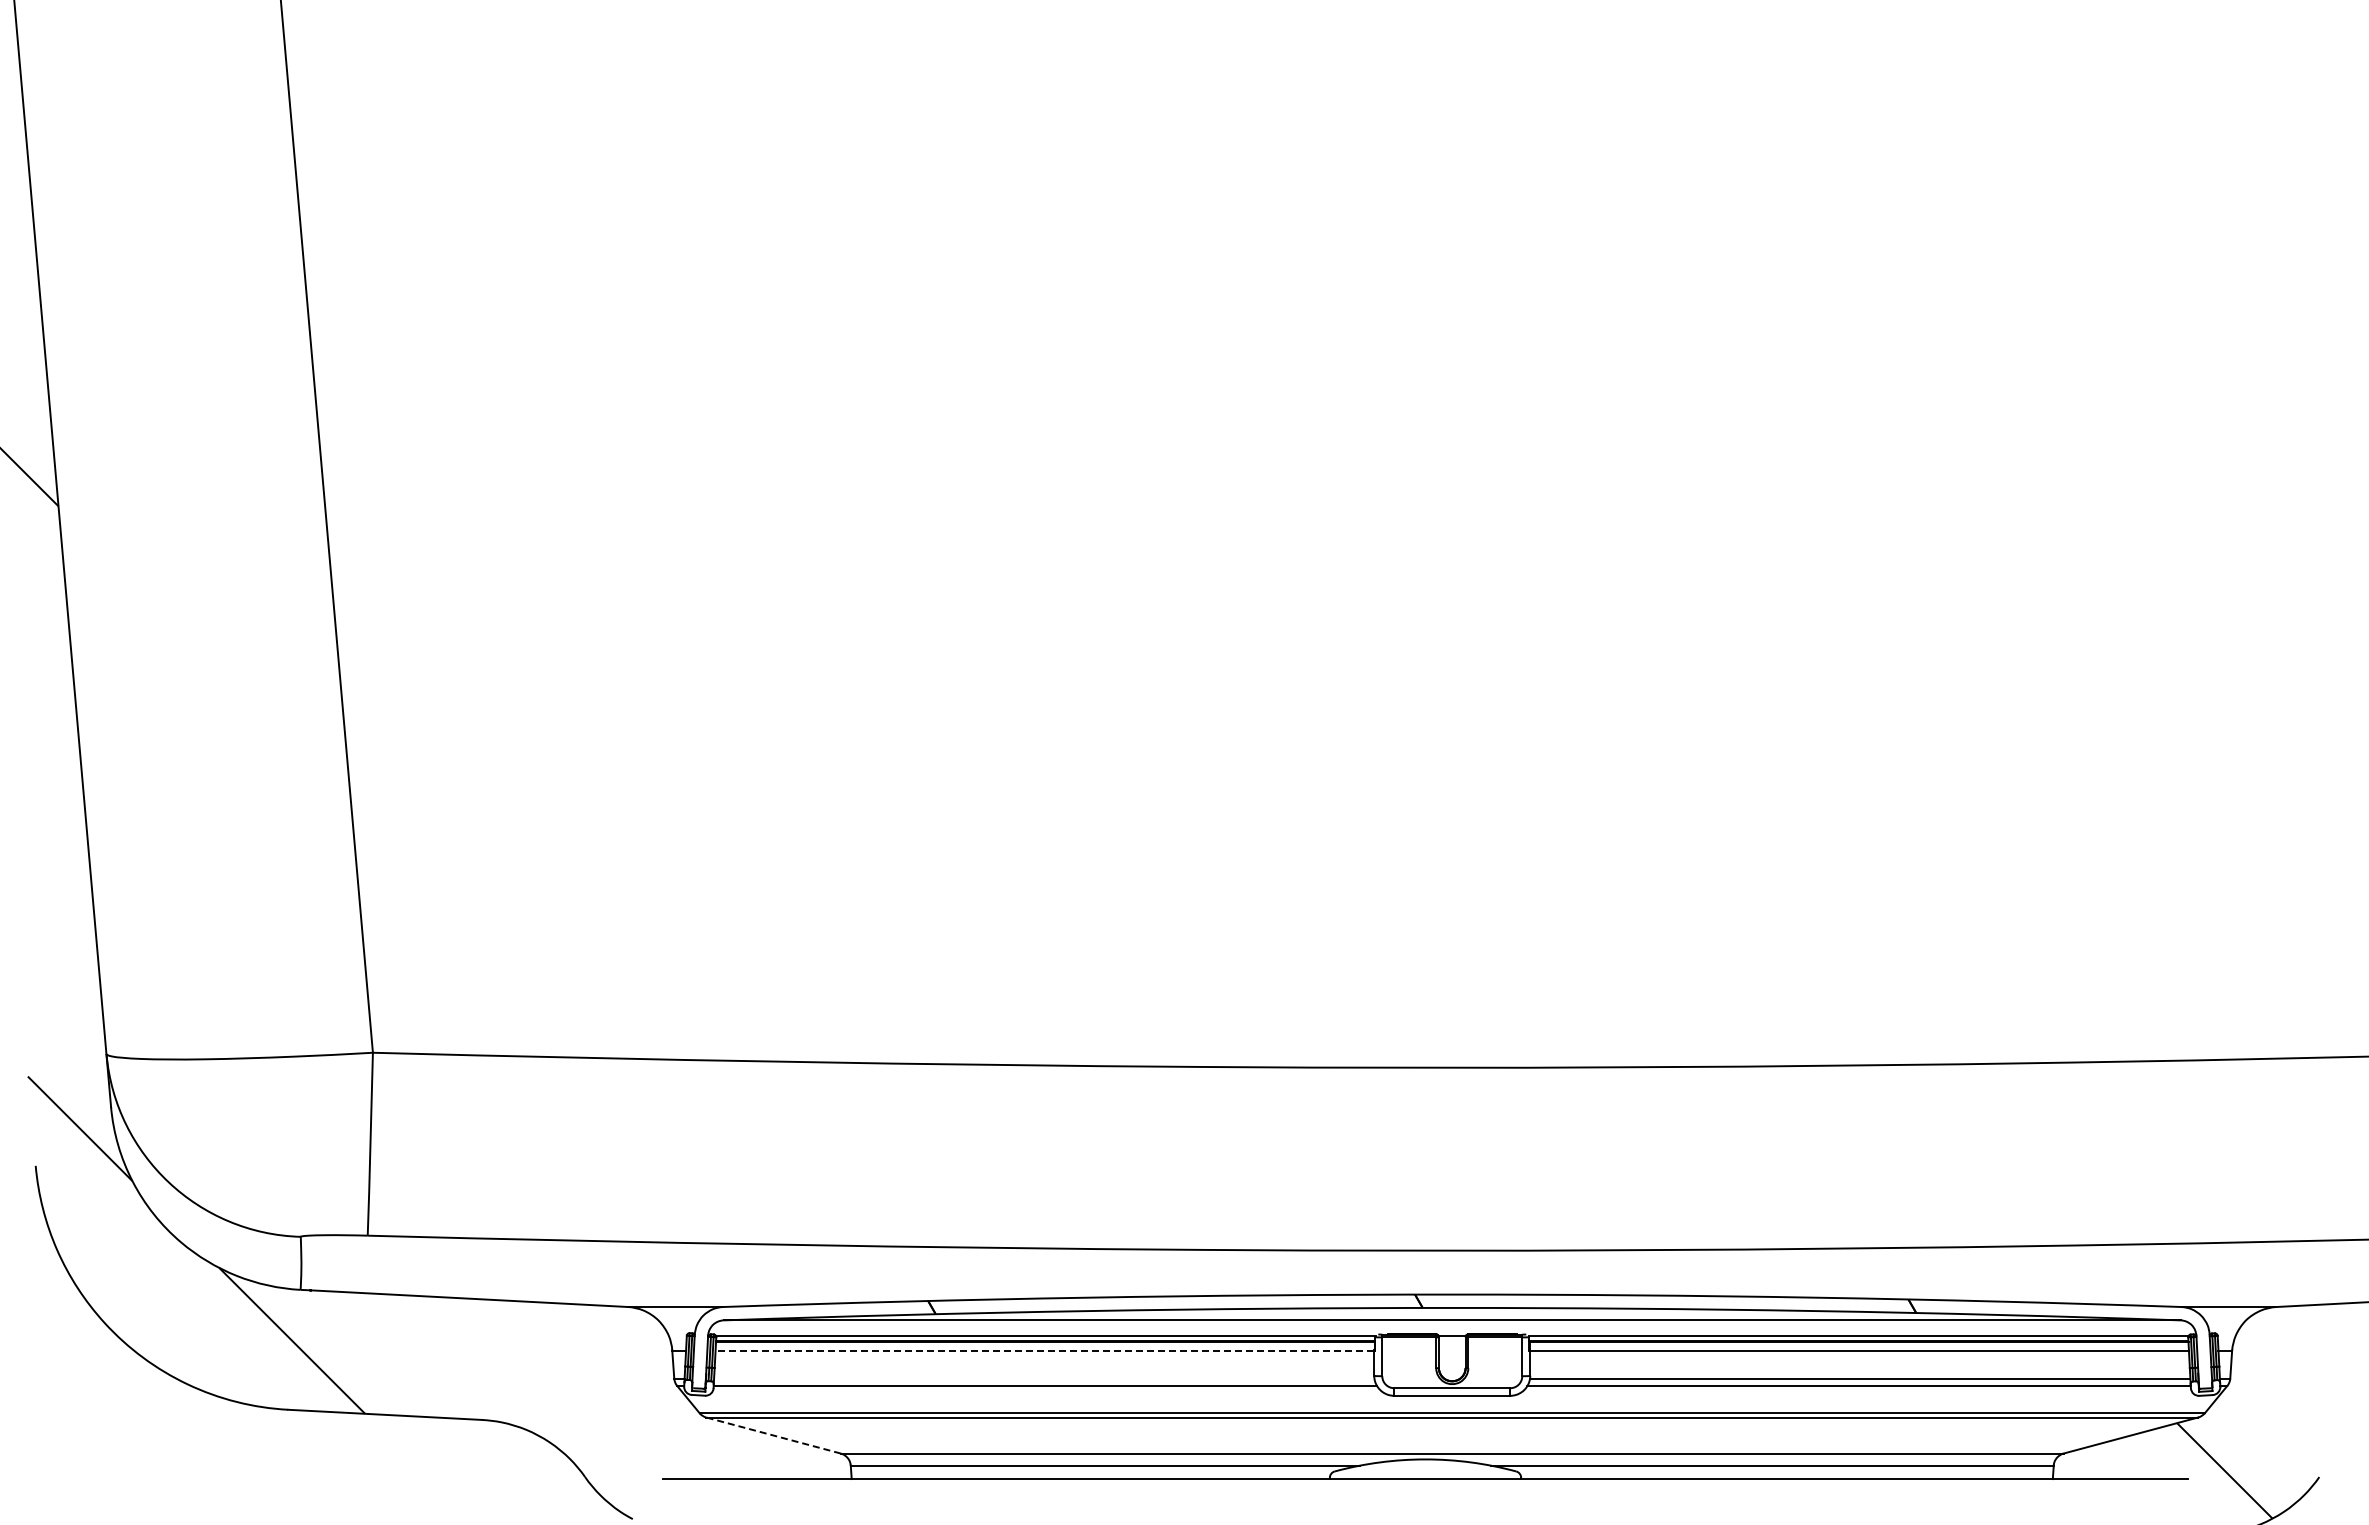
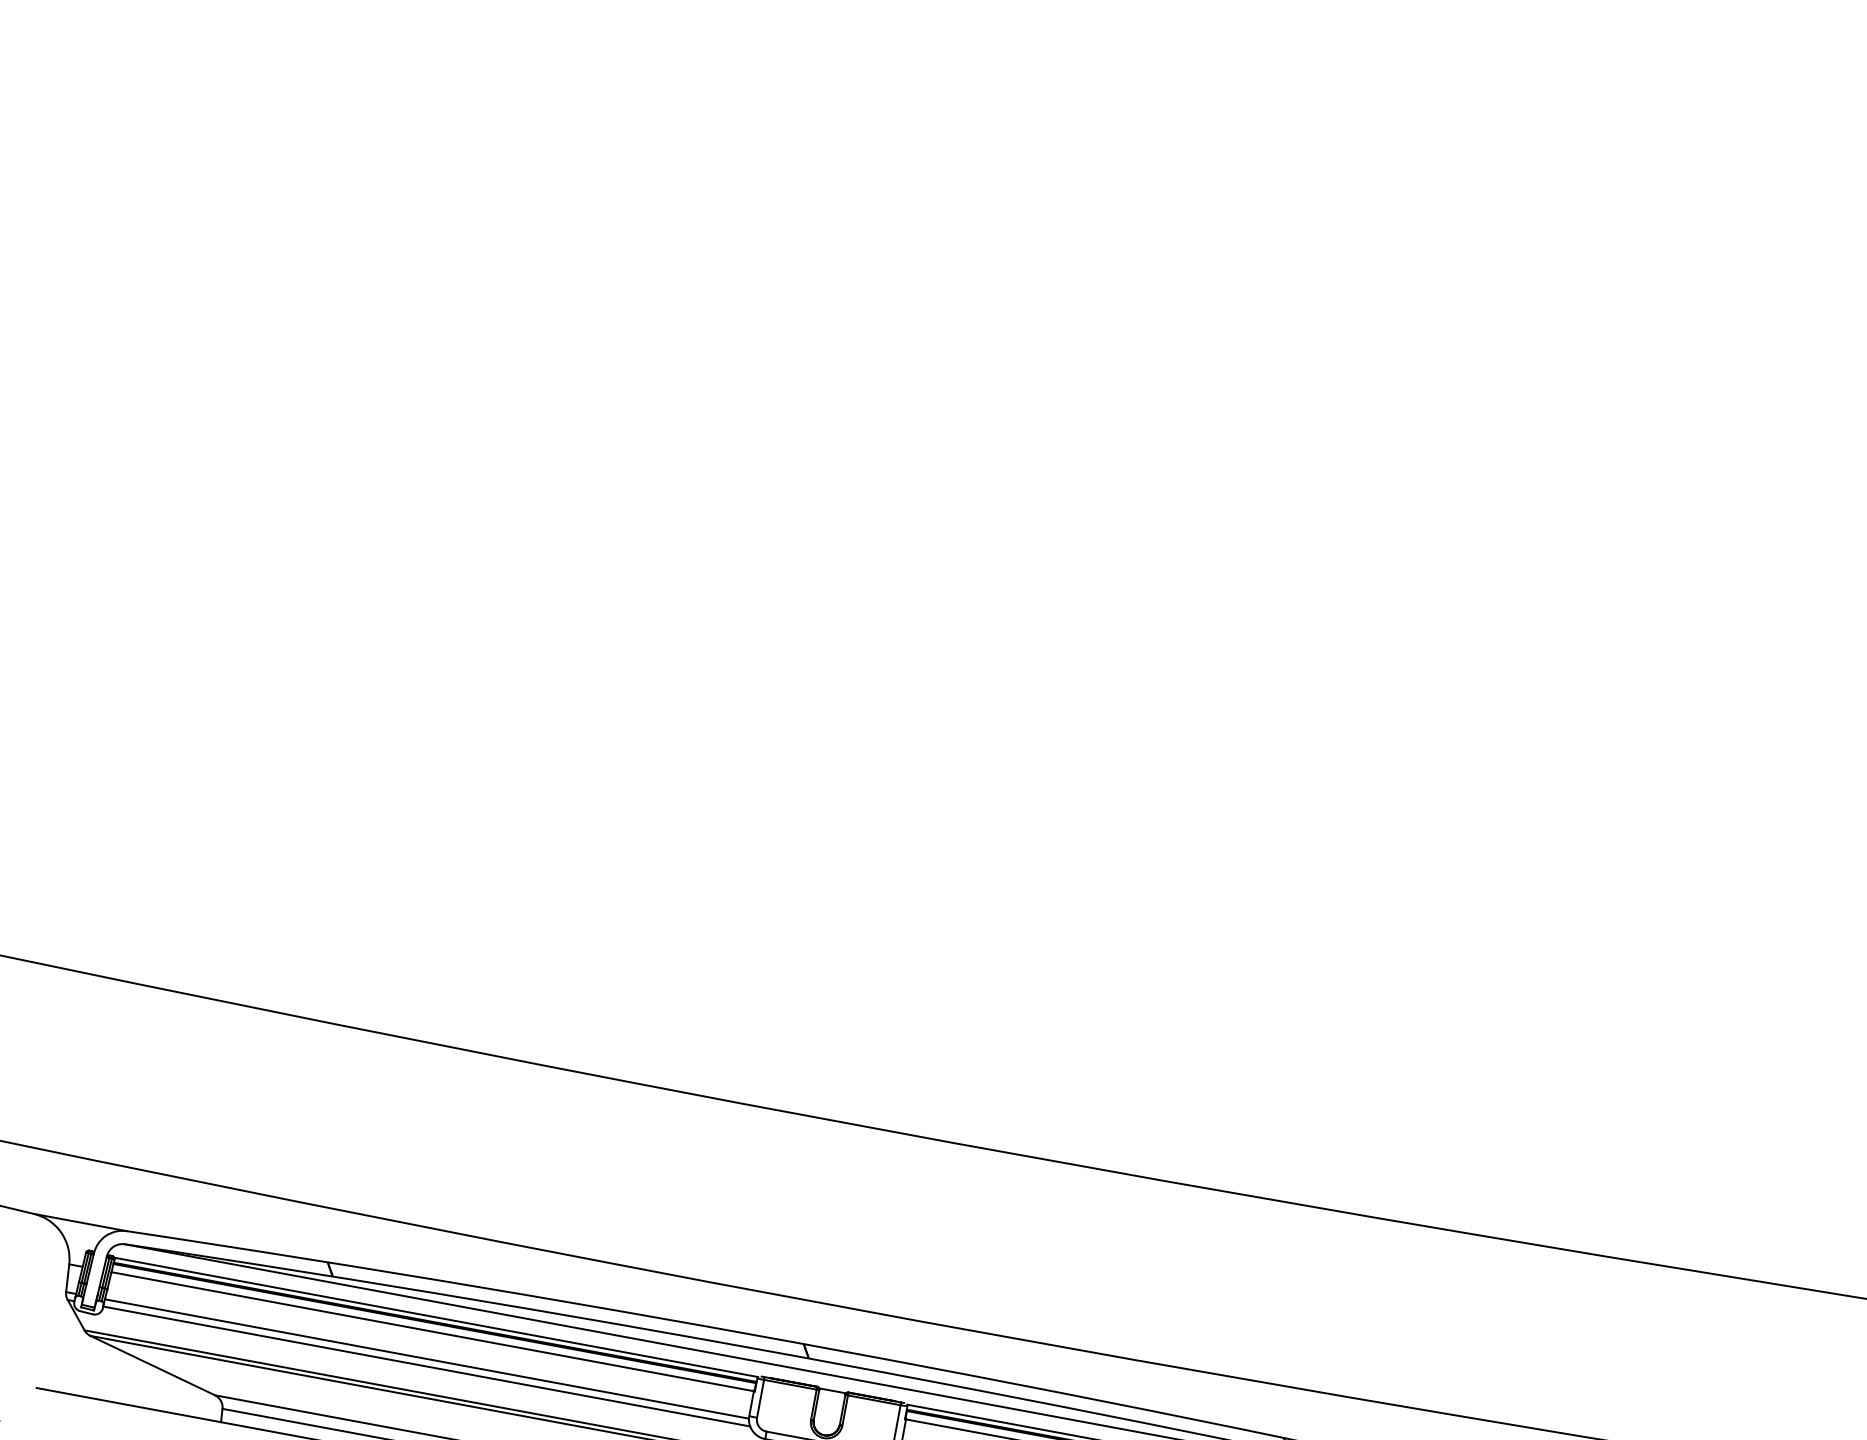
line: (1044, 1350) -> (432, 1331), dashed -> solid
line: (1044, 1378) -> (427, 1358), added
line: (773, 1435) -> (152, 1365), dashed -> solid

